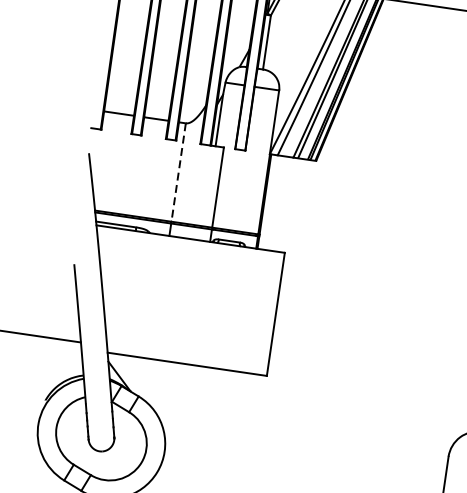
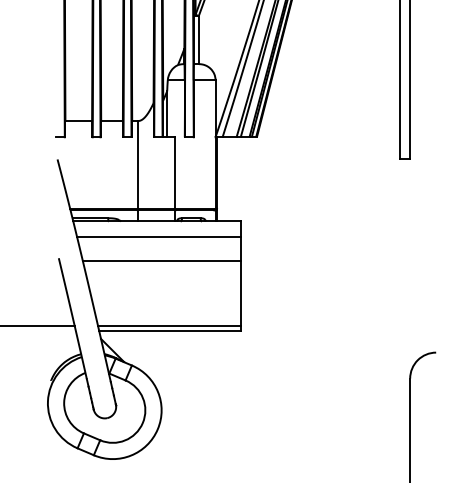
line: (178, 172) -> (138, 164), dashed -> solid
line: (190, 256) -> (159, 236), added
line: (189, 283) -> (161, 260), added
line: (187, 357) -> (169, 325), added

